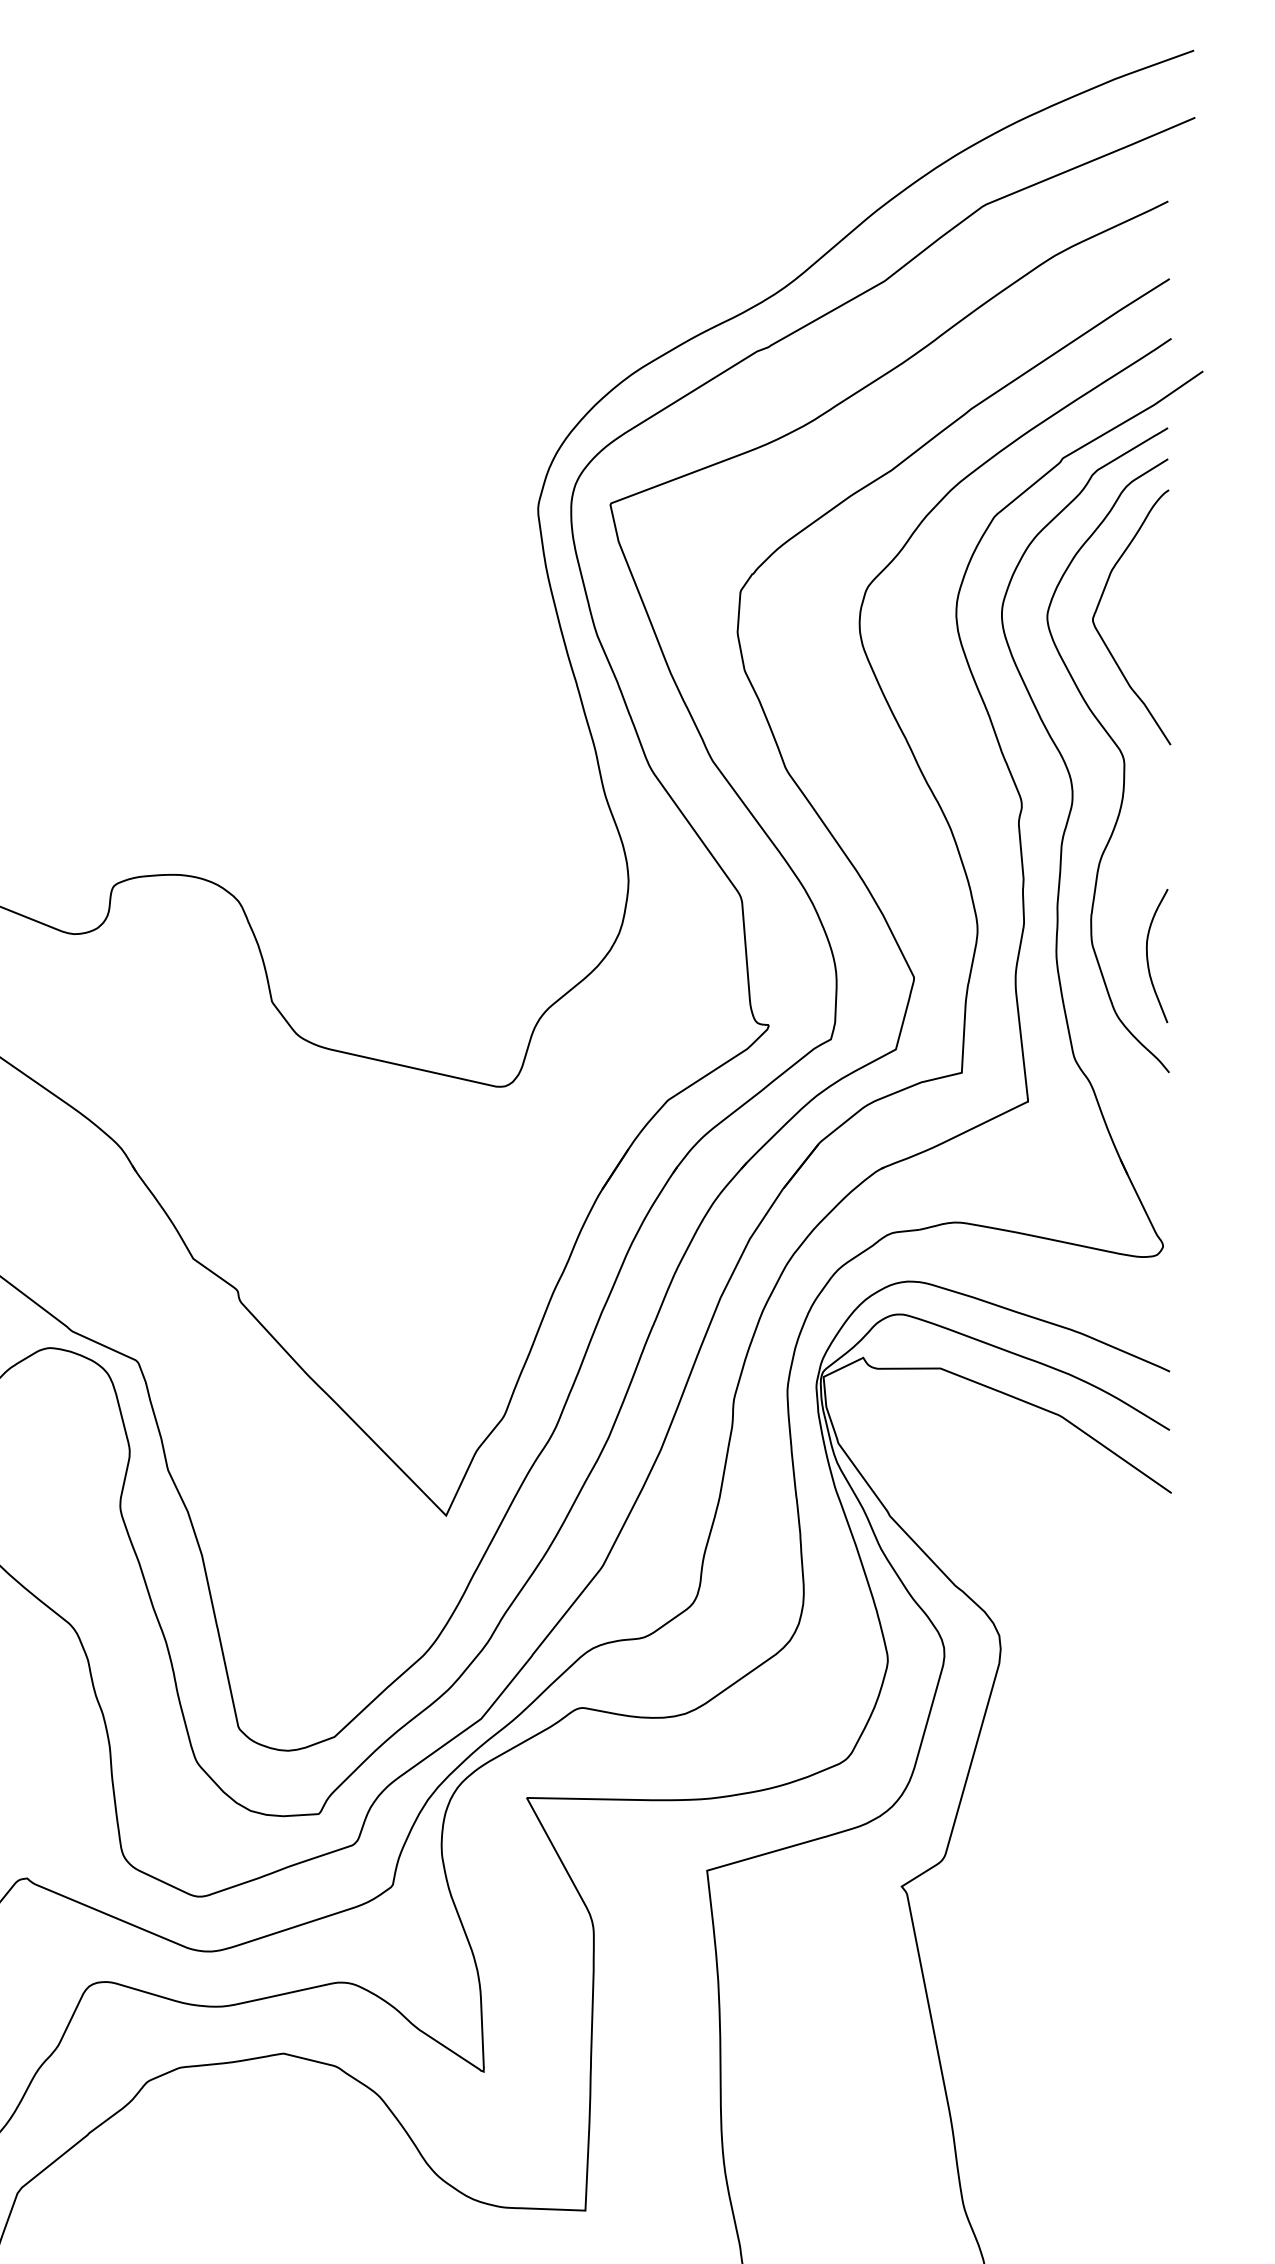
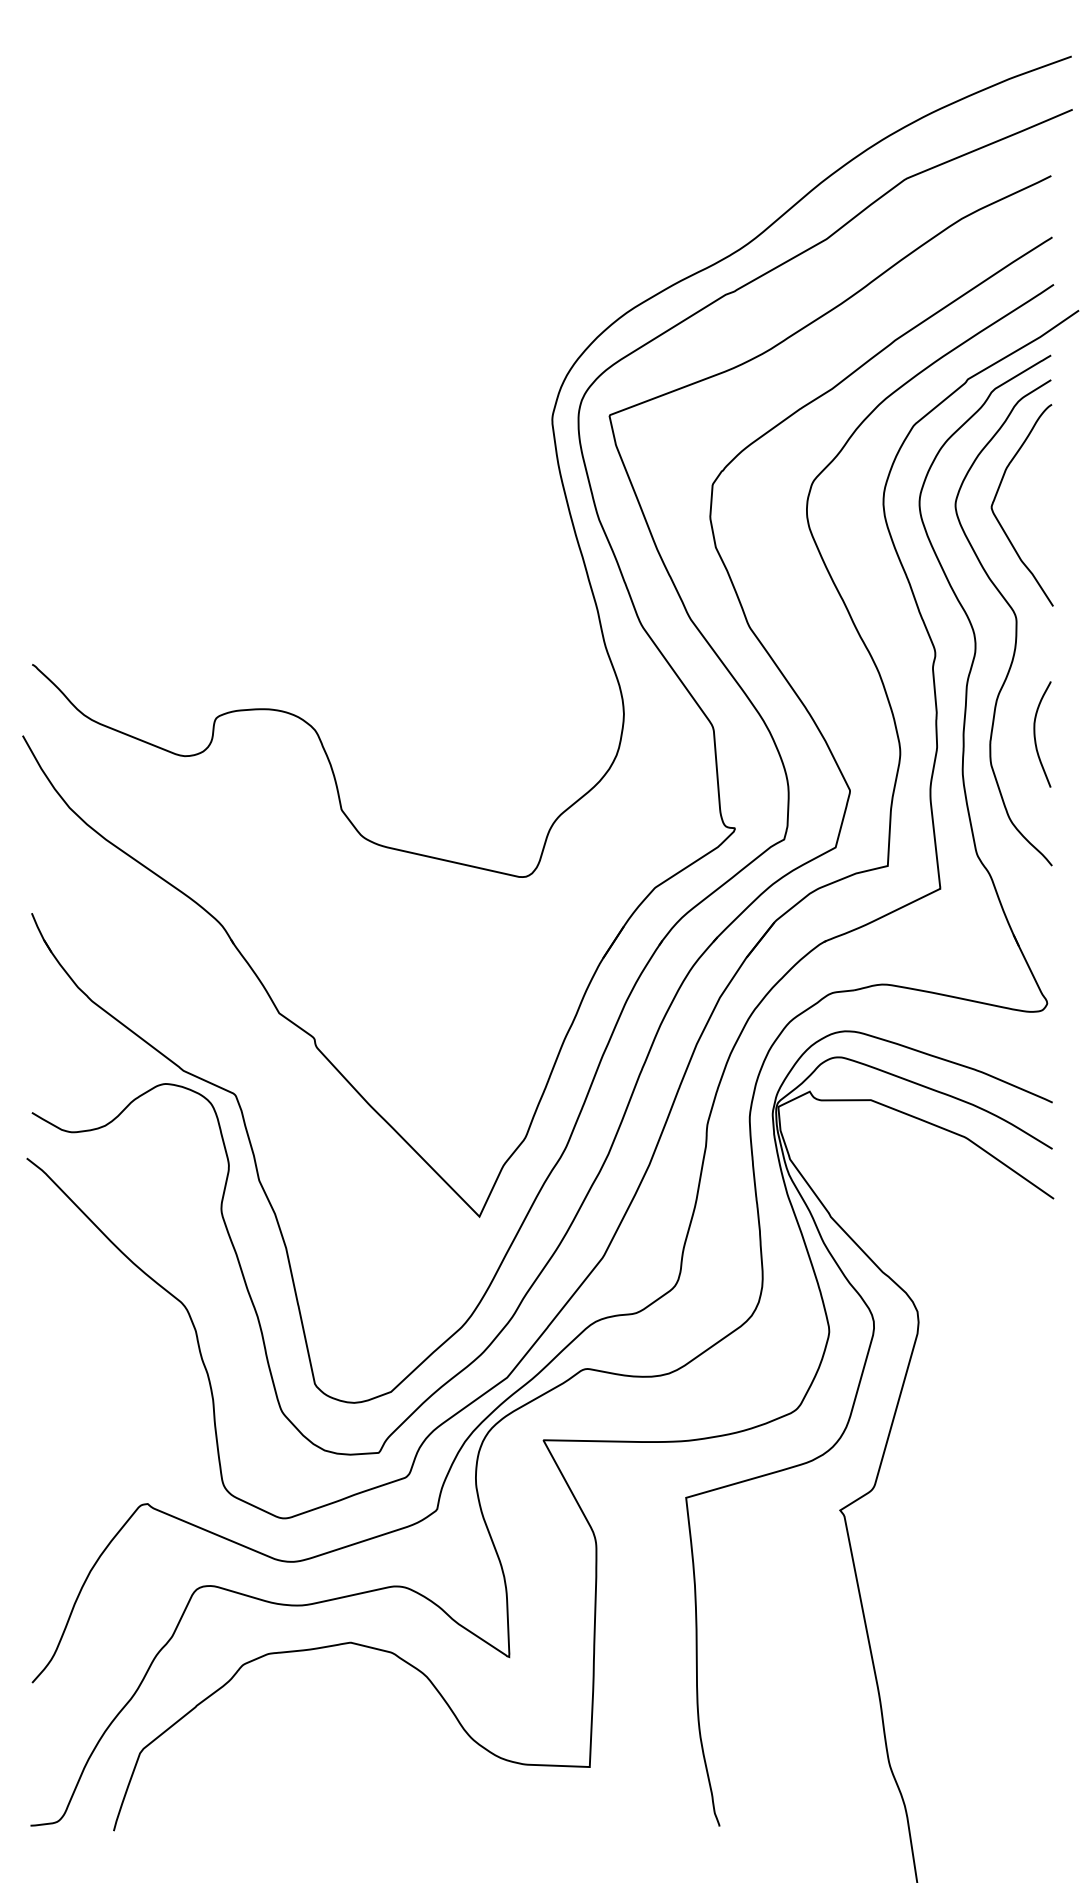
curve: (1148, 956) -> (1035, 734), moved

